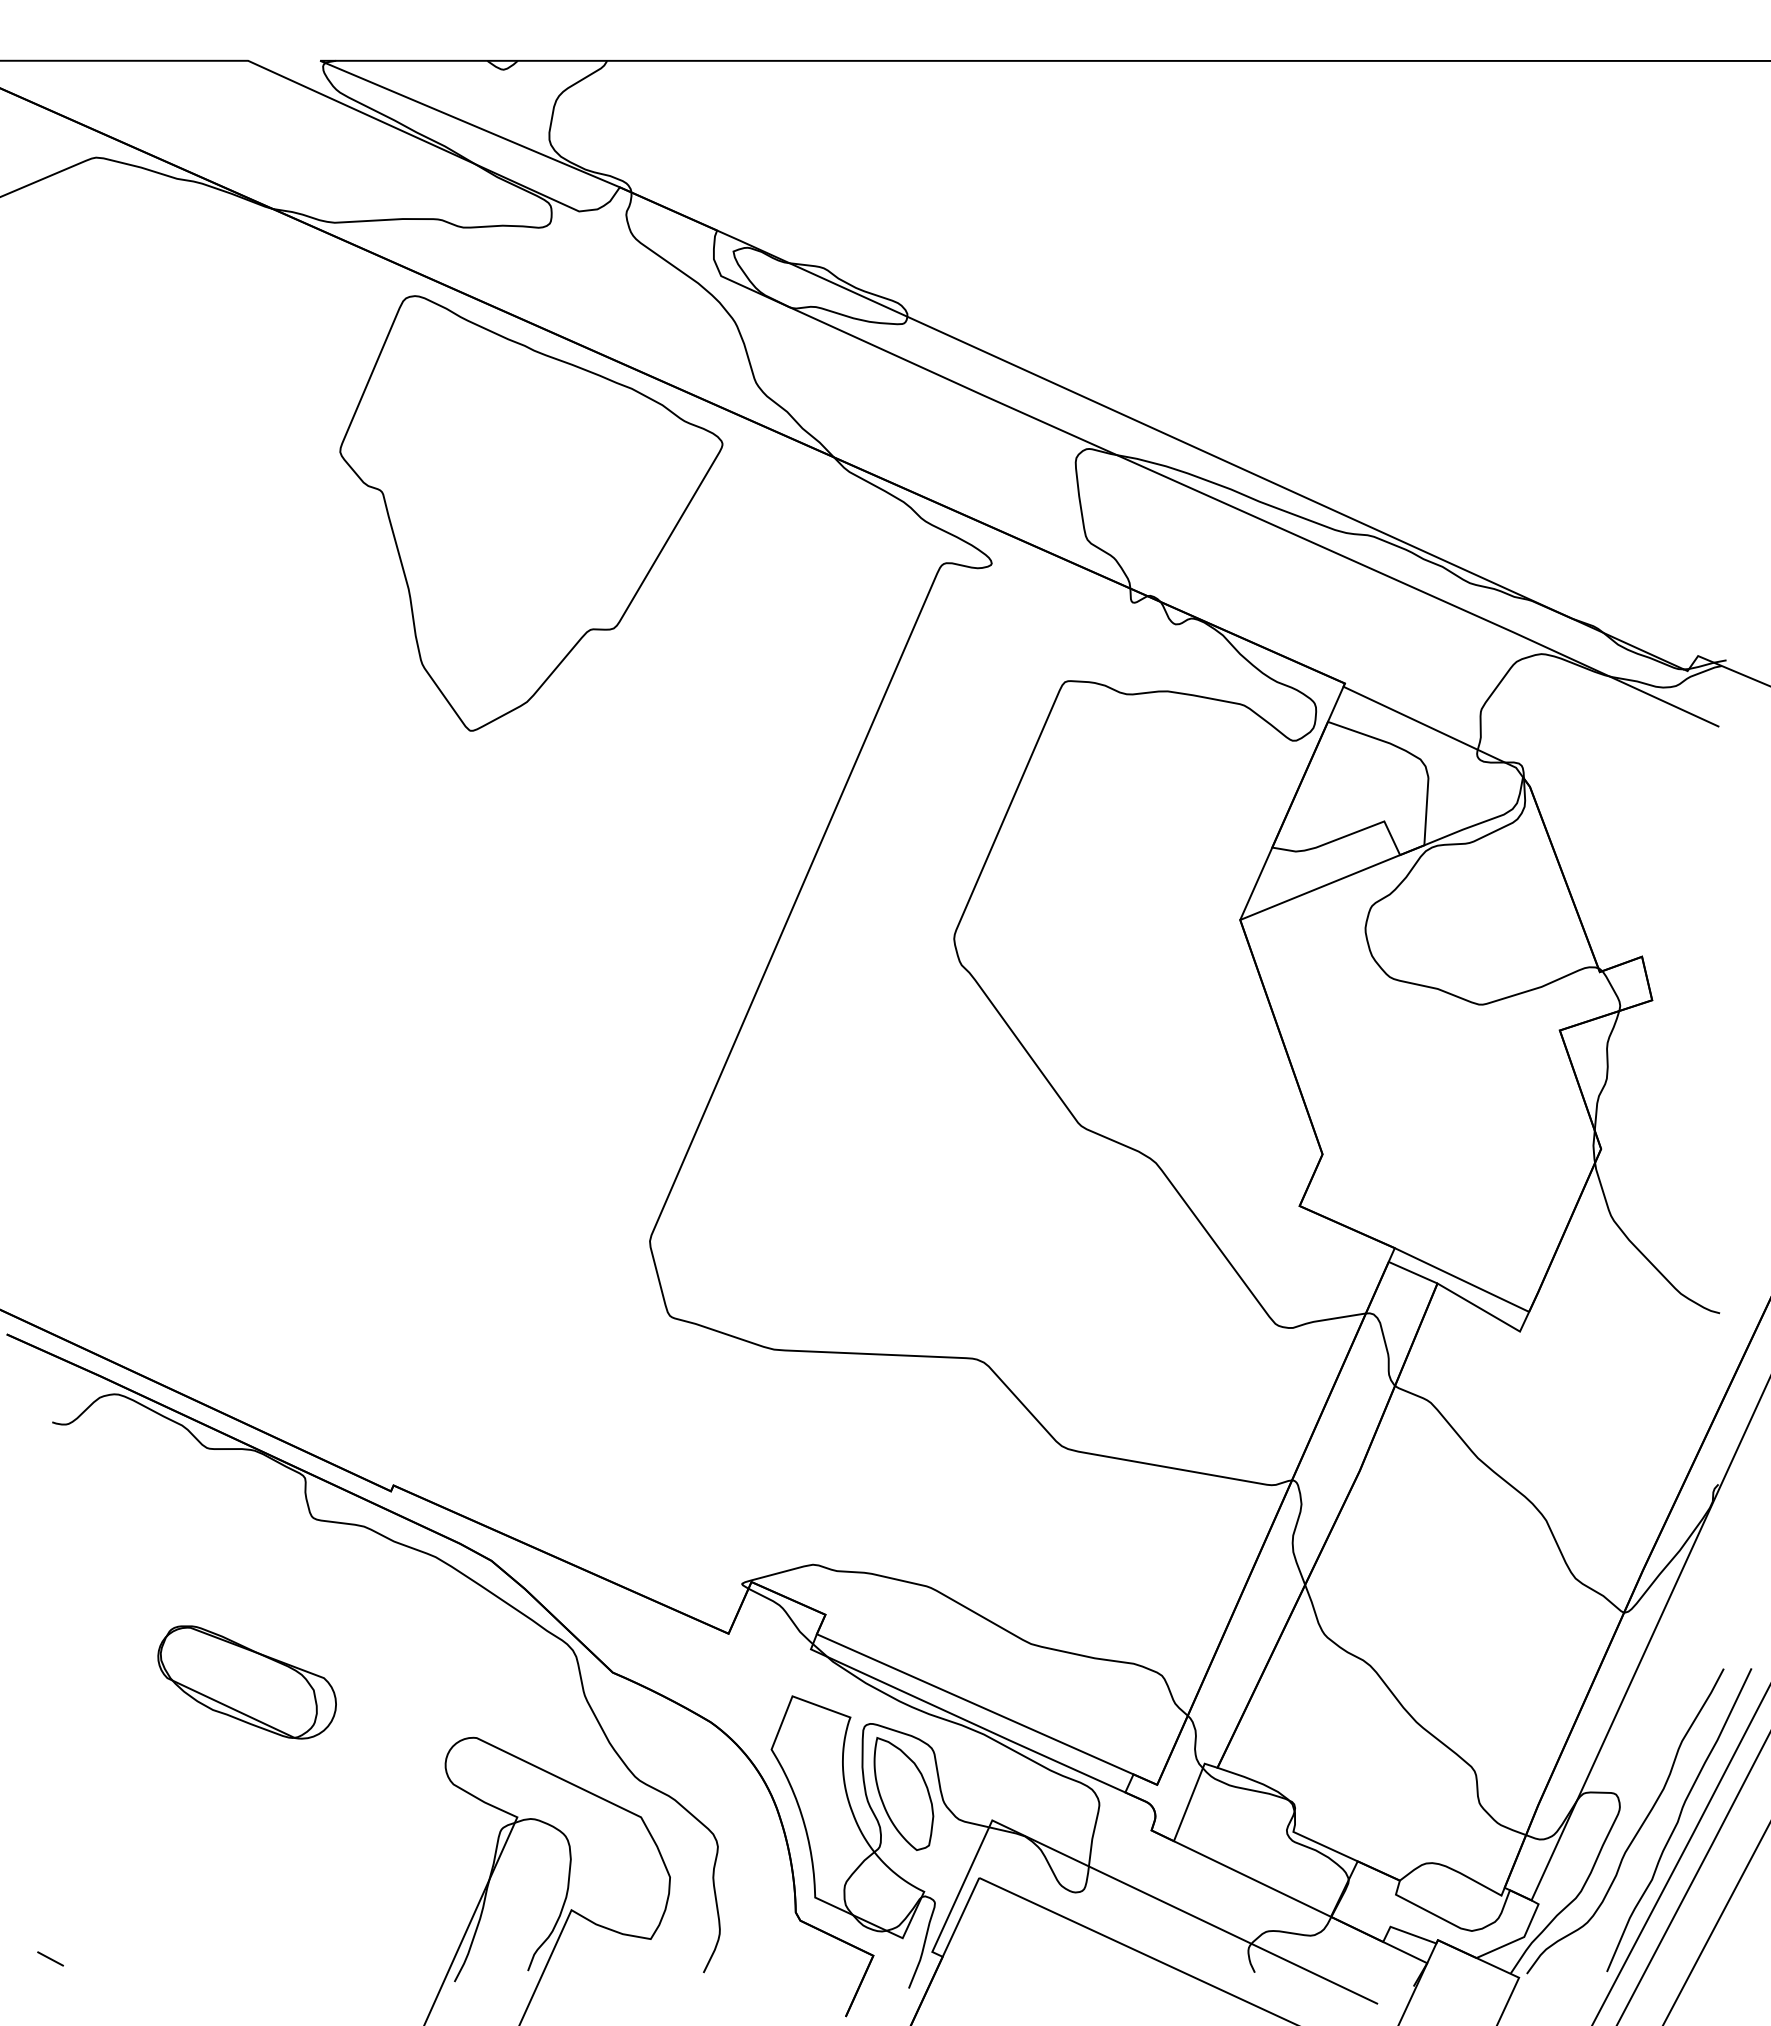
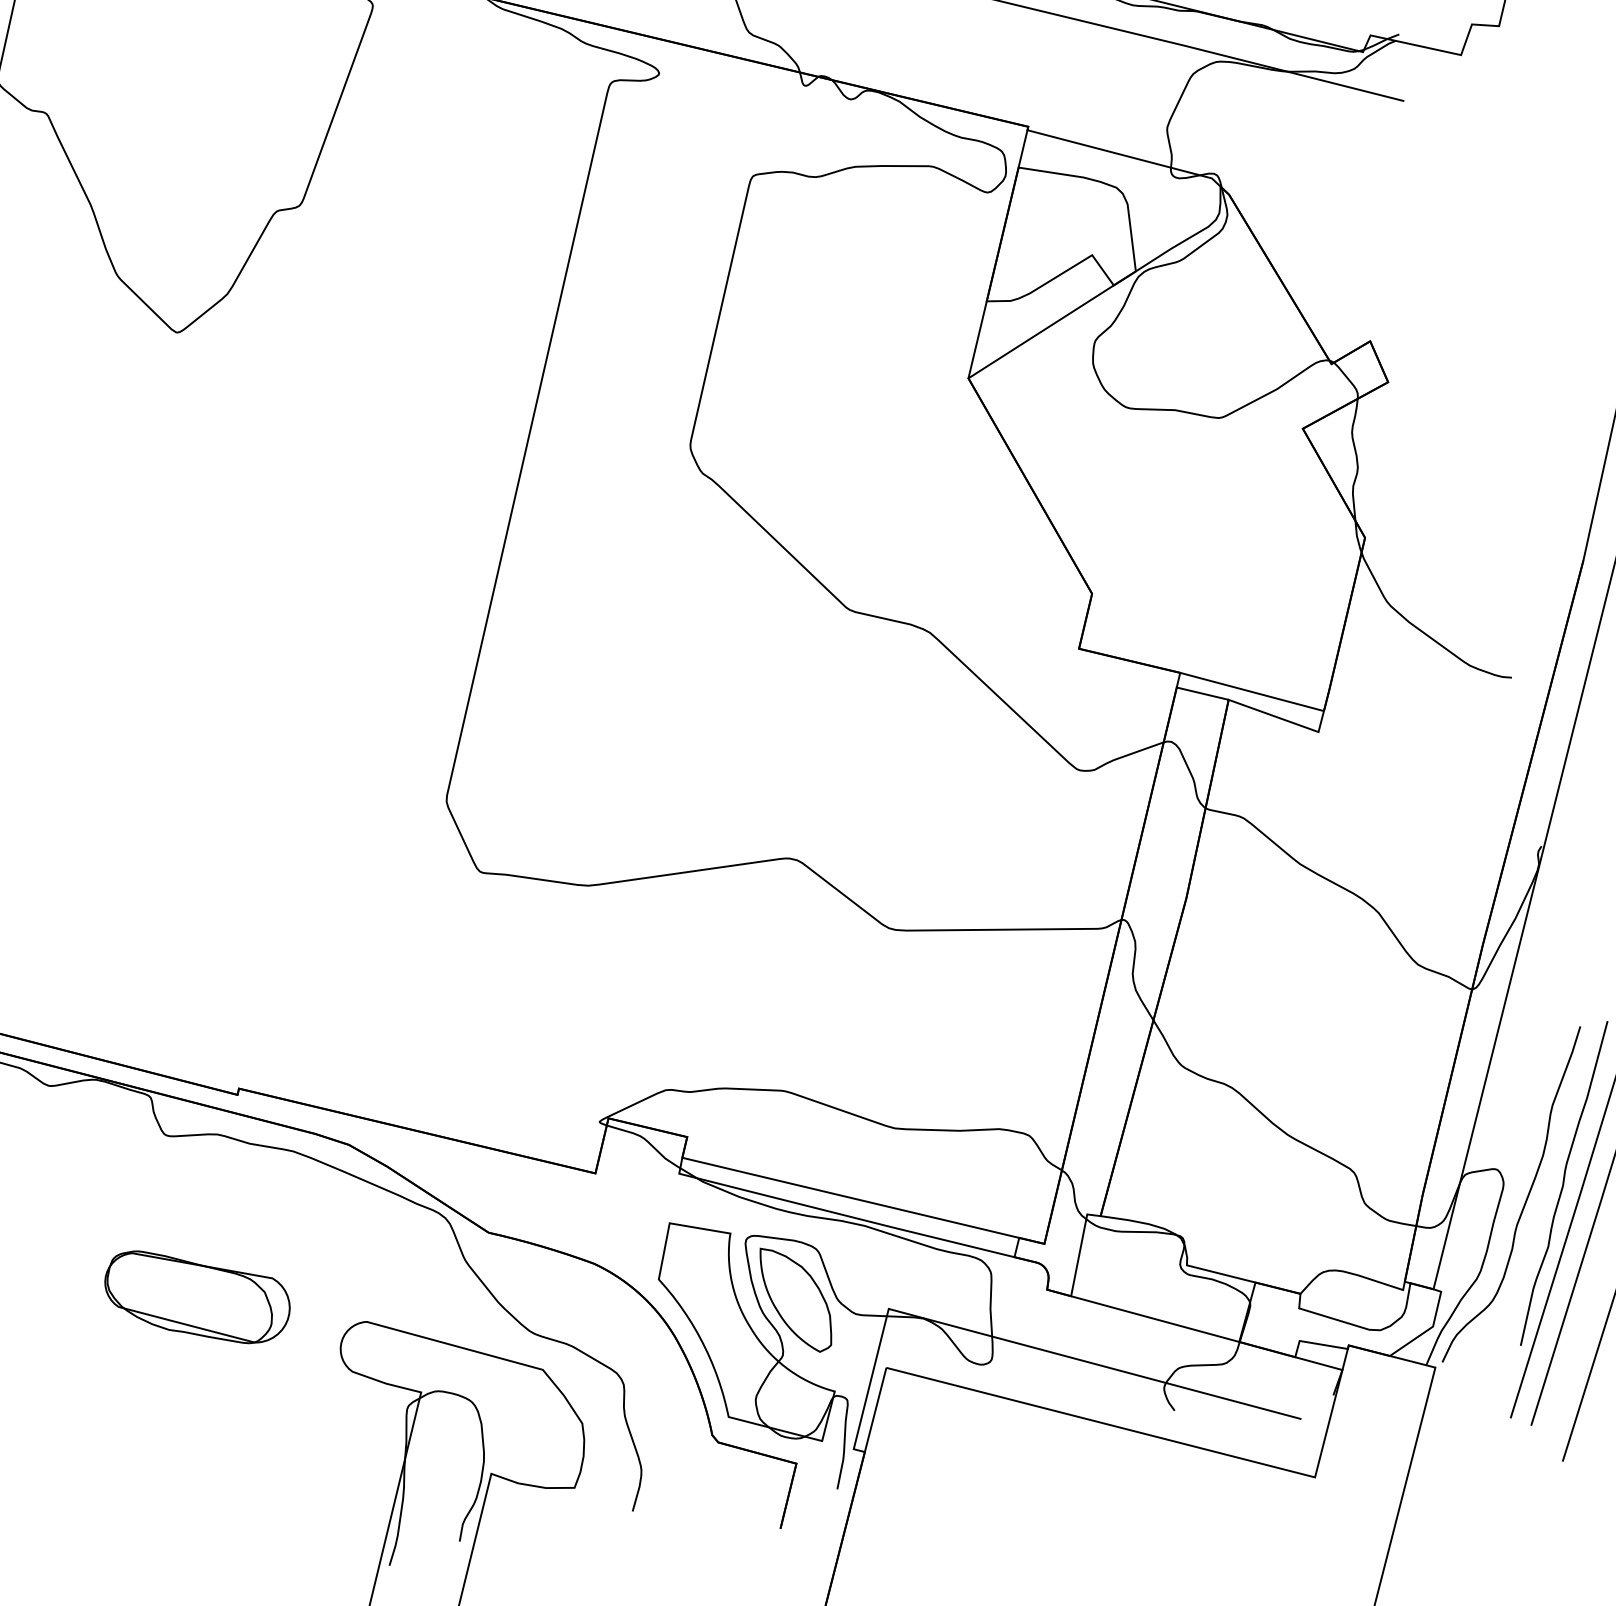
part: (246, 1682) -> (197, 1296), moved

